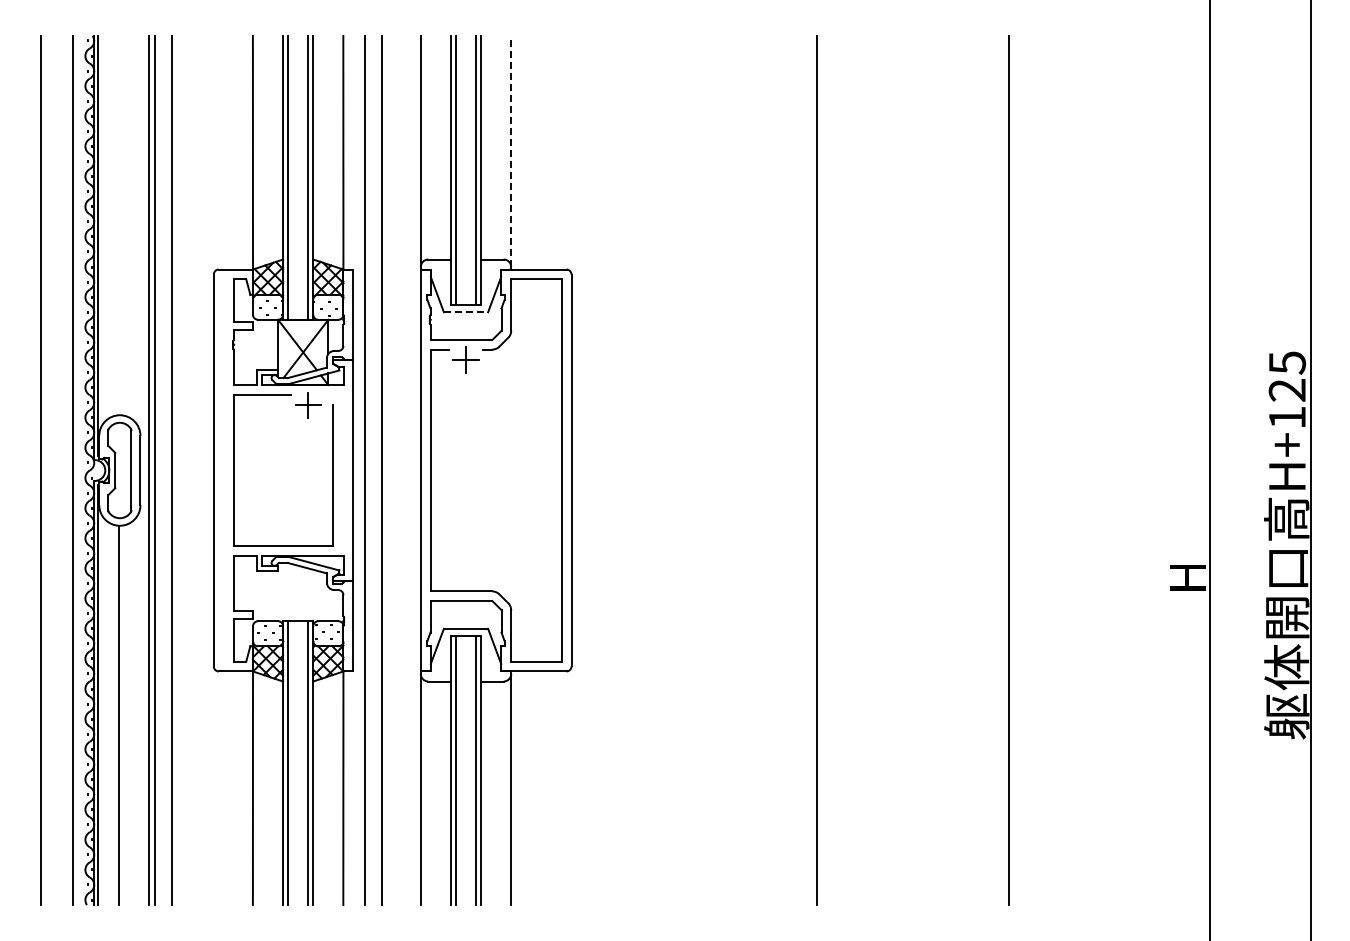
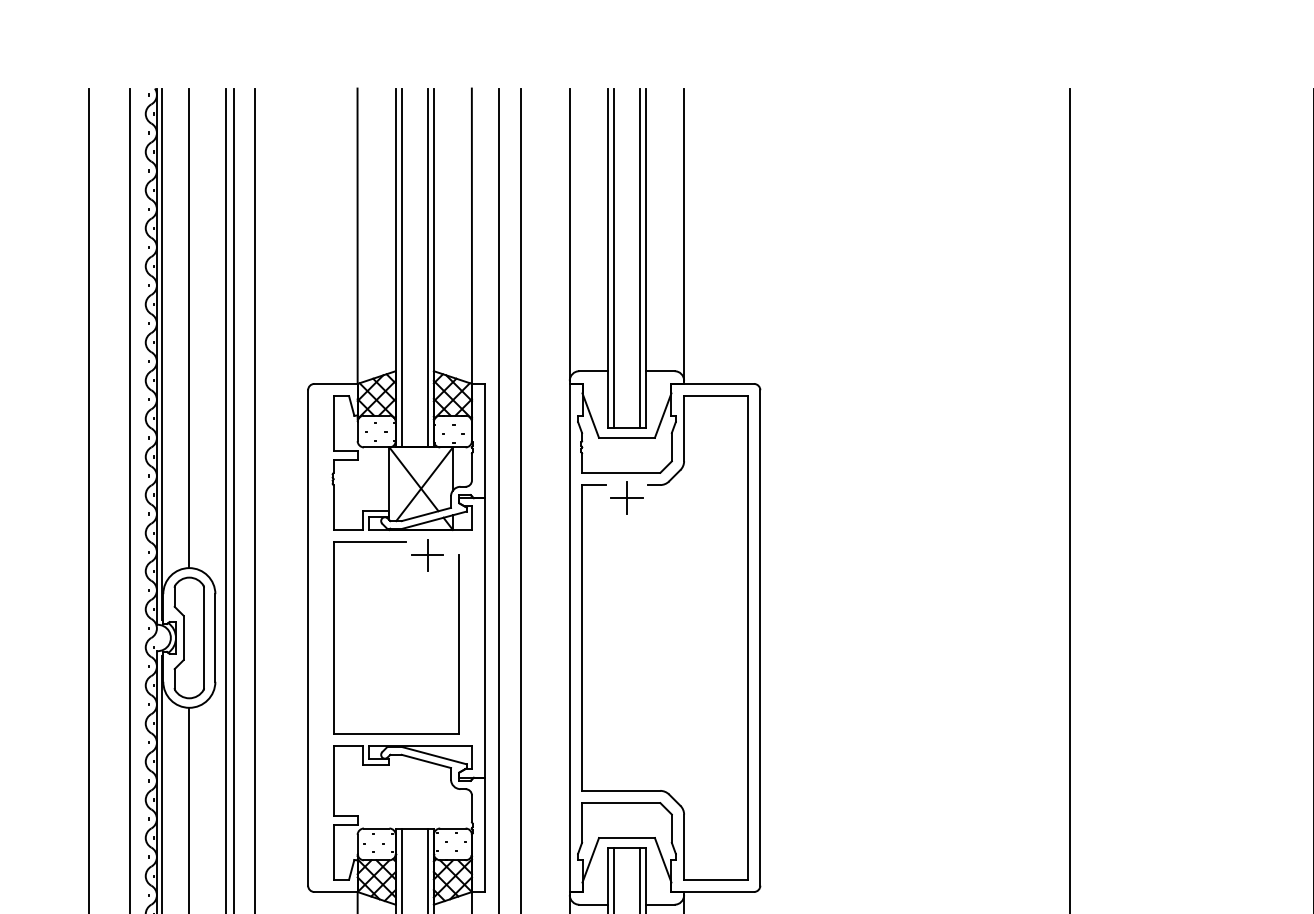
line: (511, 151) -> (684, 234), dashed -> solid
line: (119, 225) -> (188, 328), added
line: (466, 312) -> (627, 438), dashed -> solid

